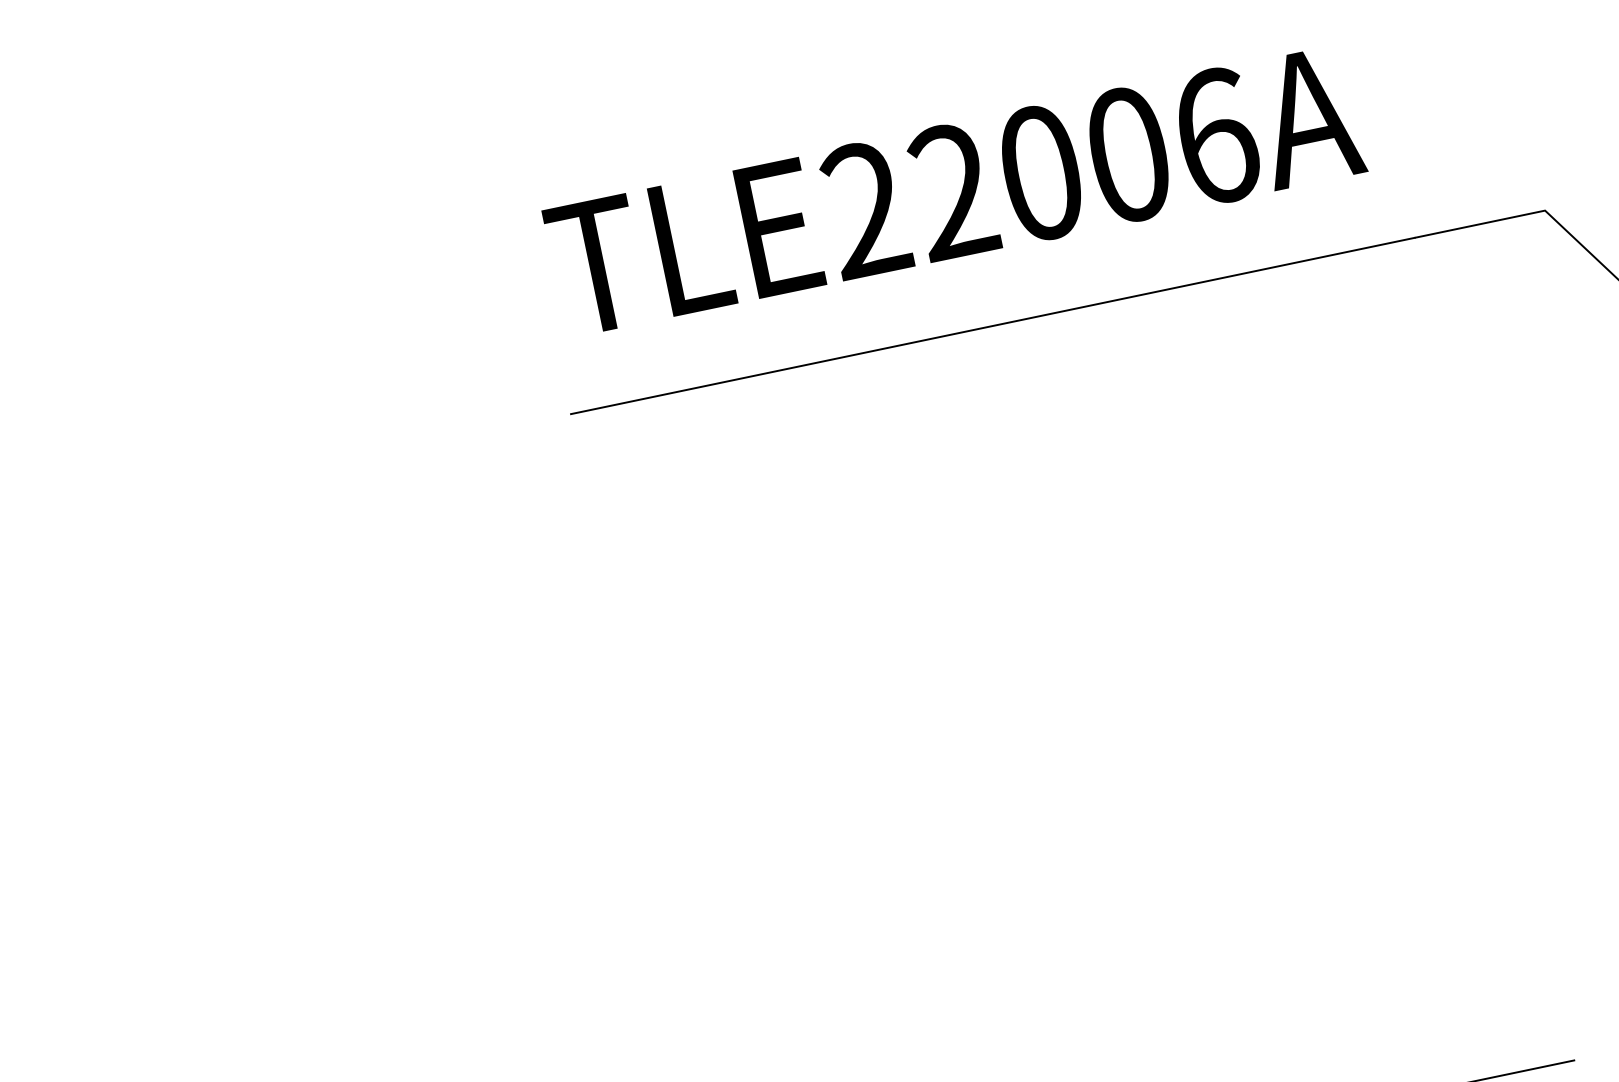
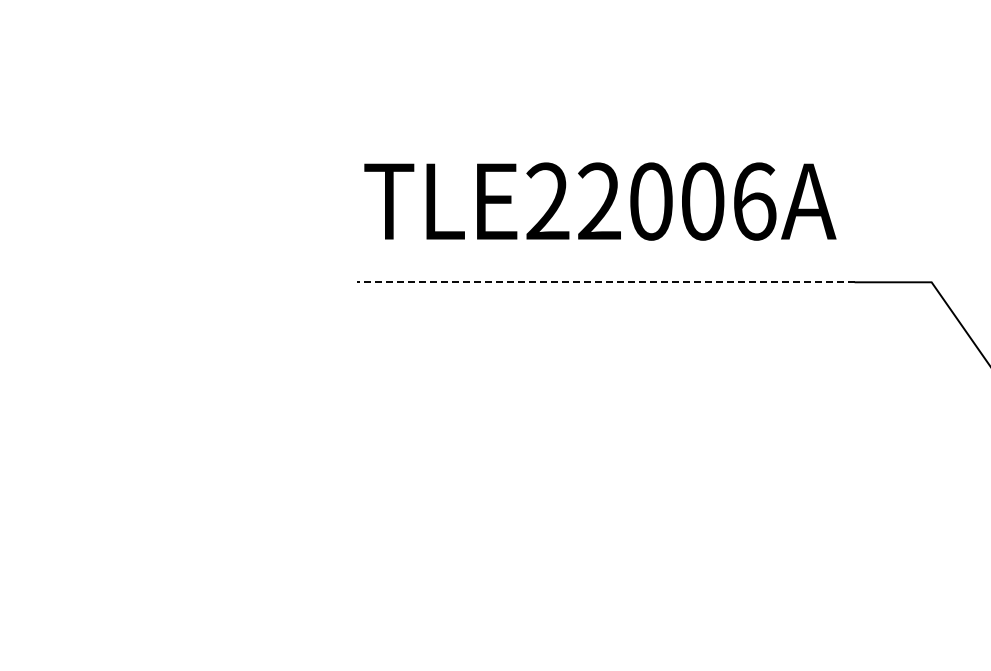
line: (992, 326) -> (605, 282), solid -> dashed

